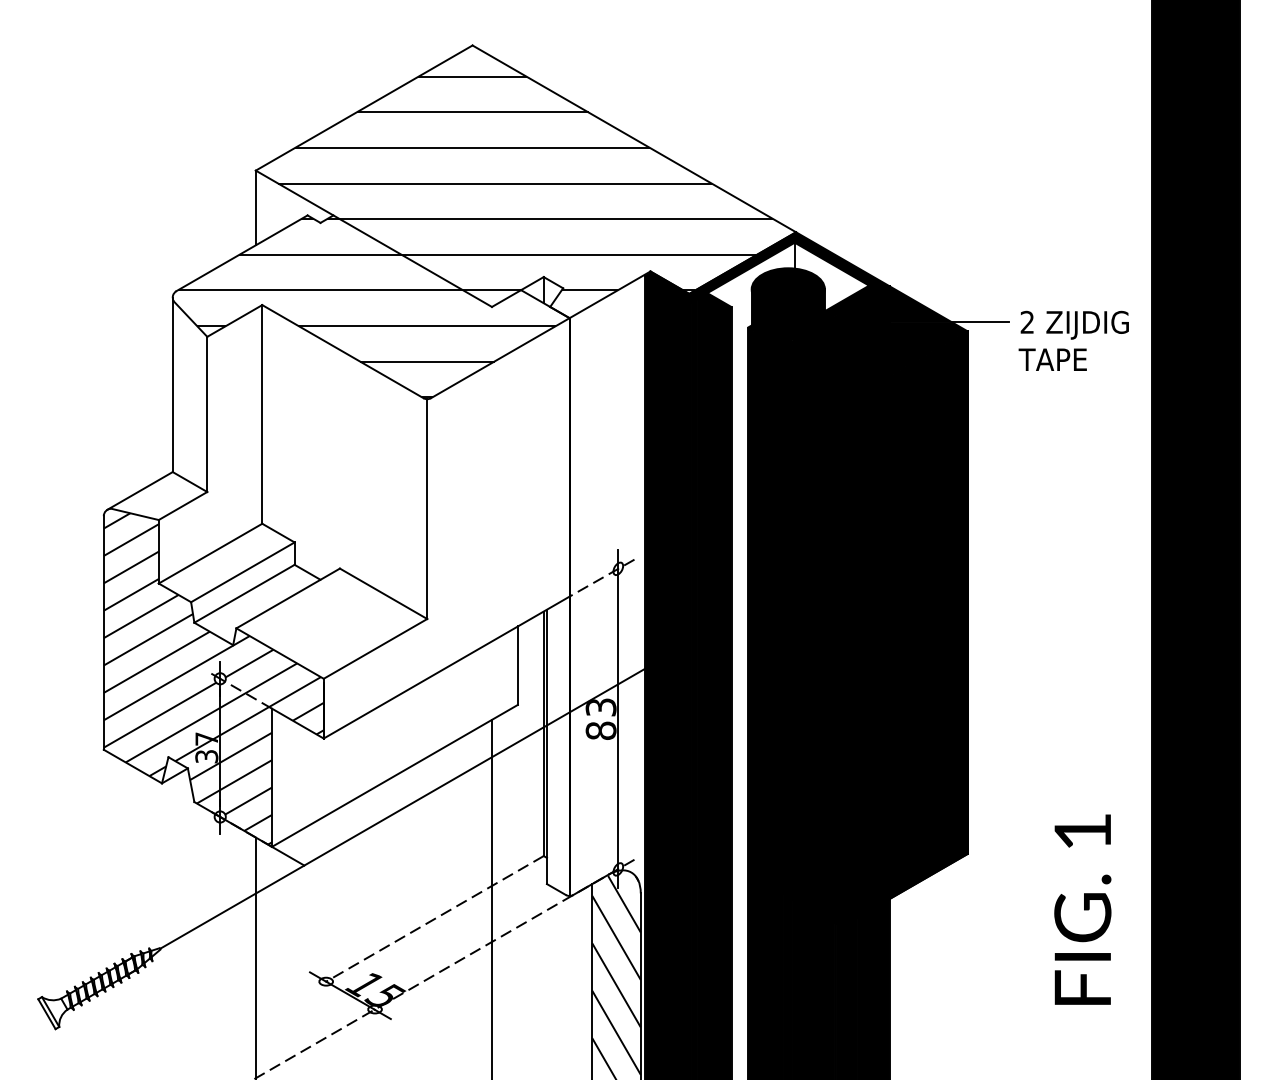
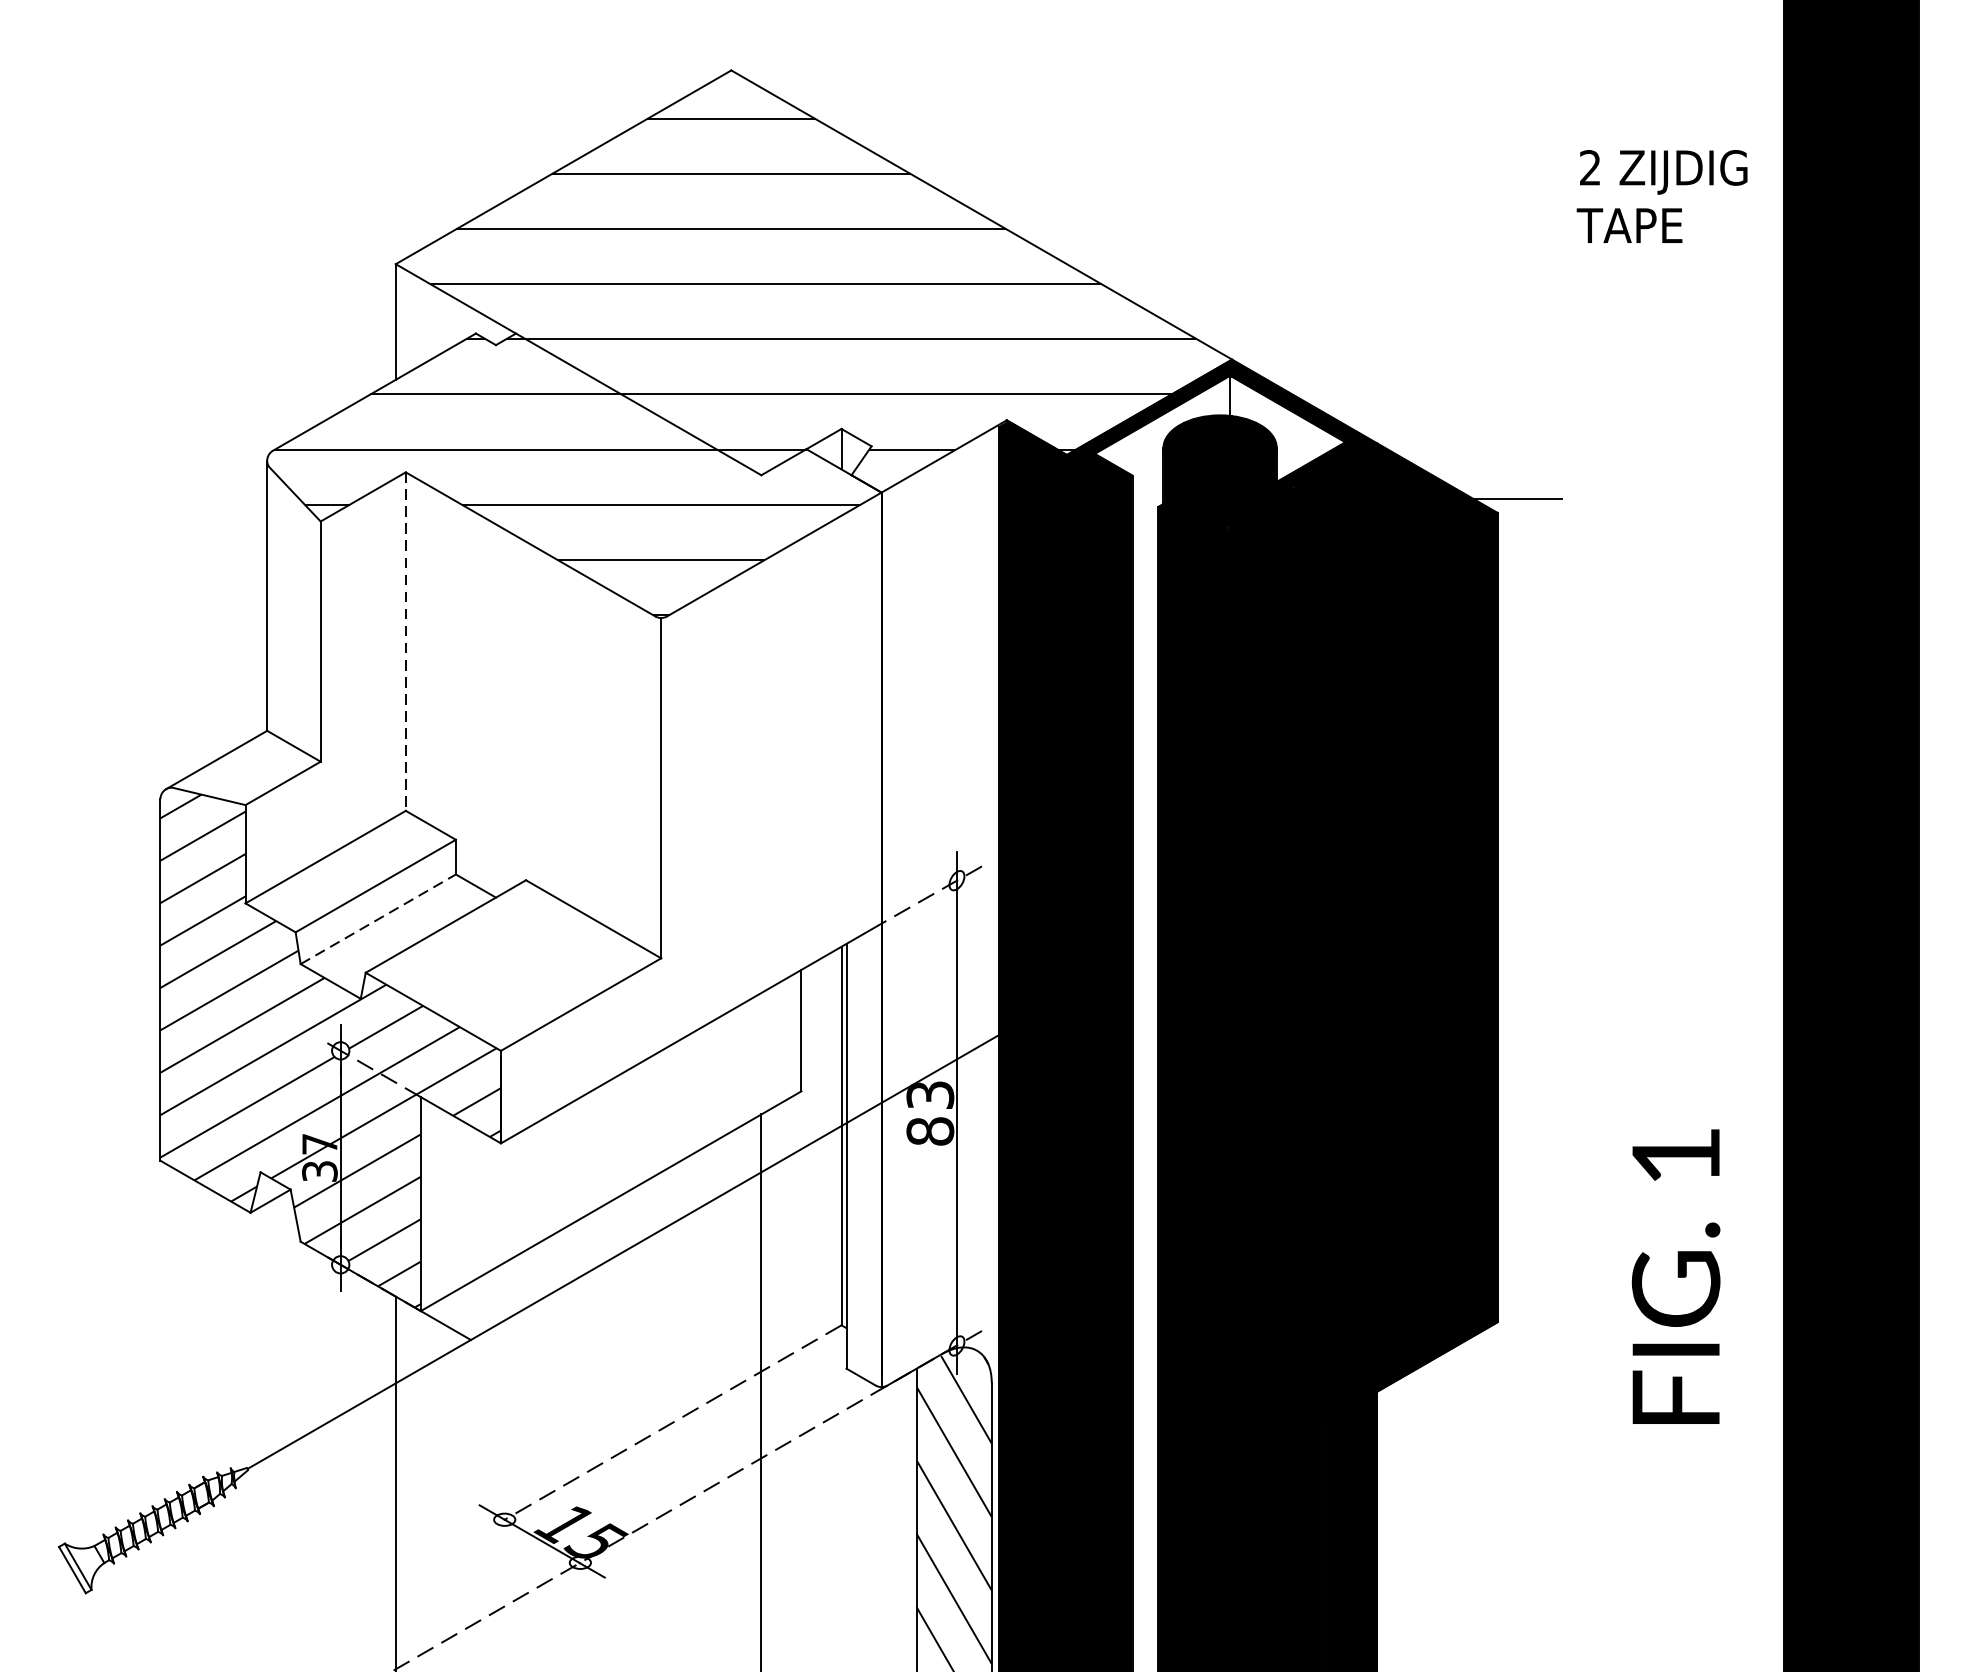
text: (1073, 340) -> (1661, 195), moved
line: (262, 414) -> (406, 641), solid -> dashed
line: (244, 593) -> (378, 918), solid -> dashed
text: (1082, 909) -> (1675, 1276), moved

